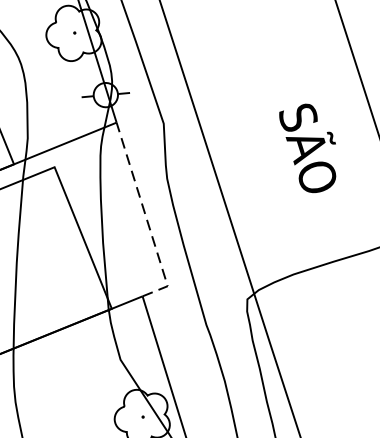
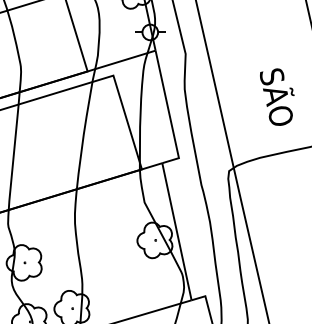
text: (309, 147) -> (277, 96), moved
line: (146, 218) -> (169, 113), dashed -> solid

